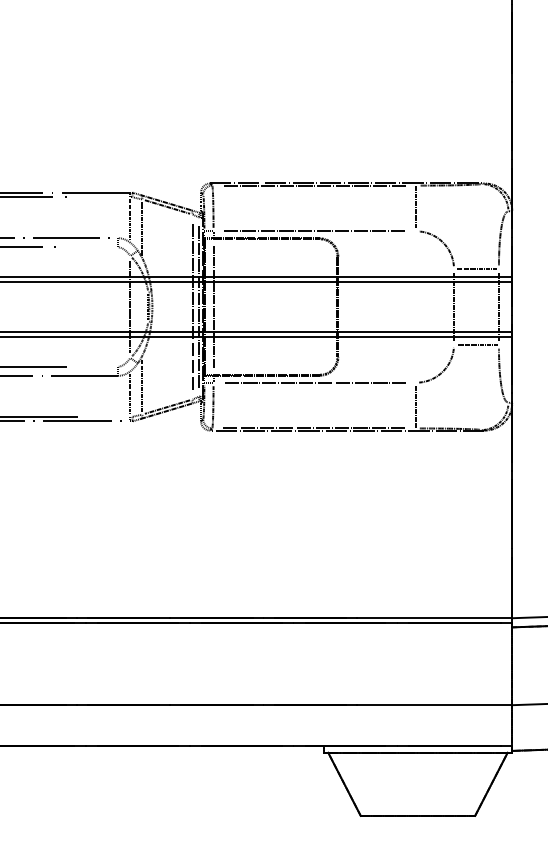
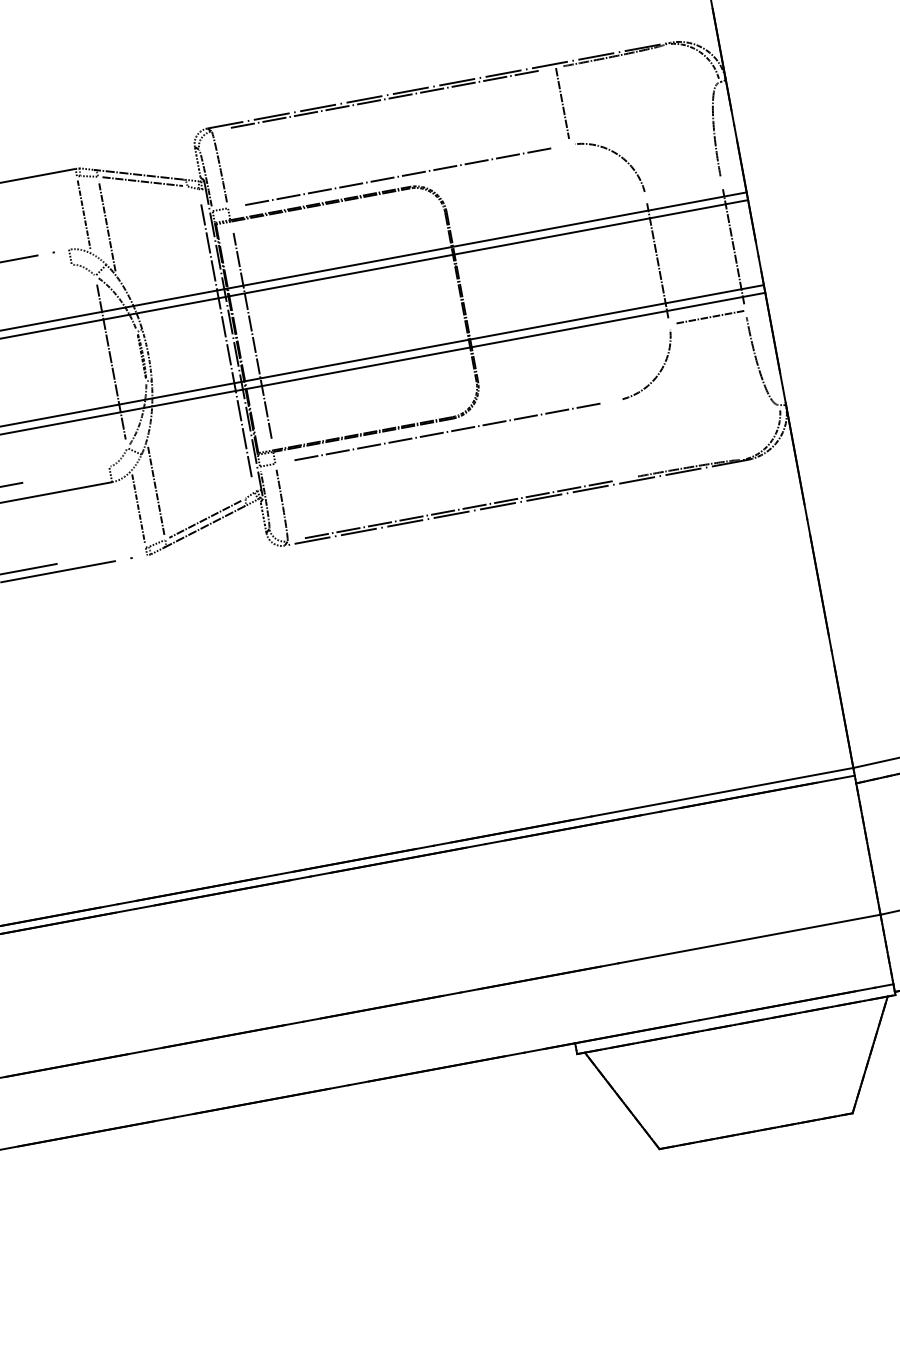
line: (477, 269) -> (685, 190), removed
line: (192, 306) -> (216, 341), removed
line: (416, 407) -> (625, 442), removed

